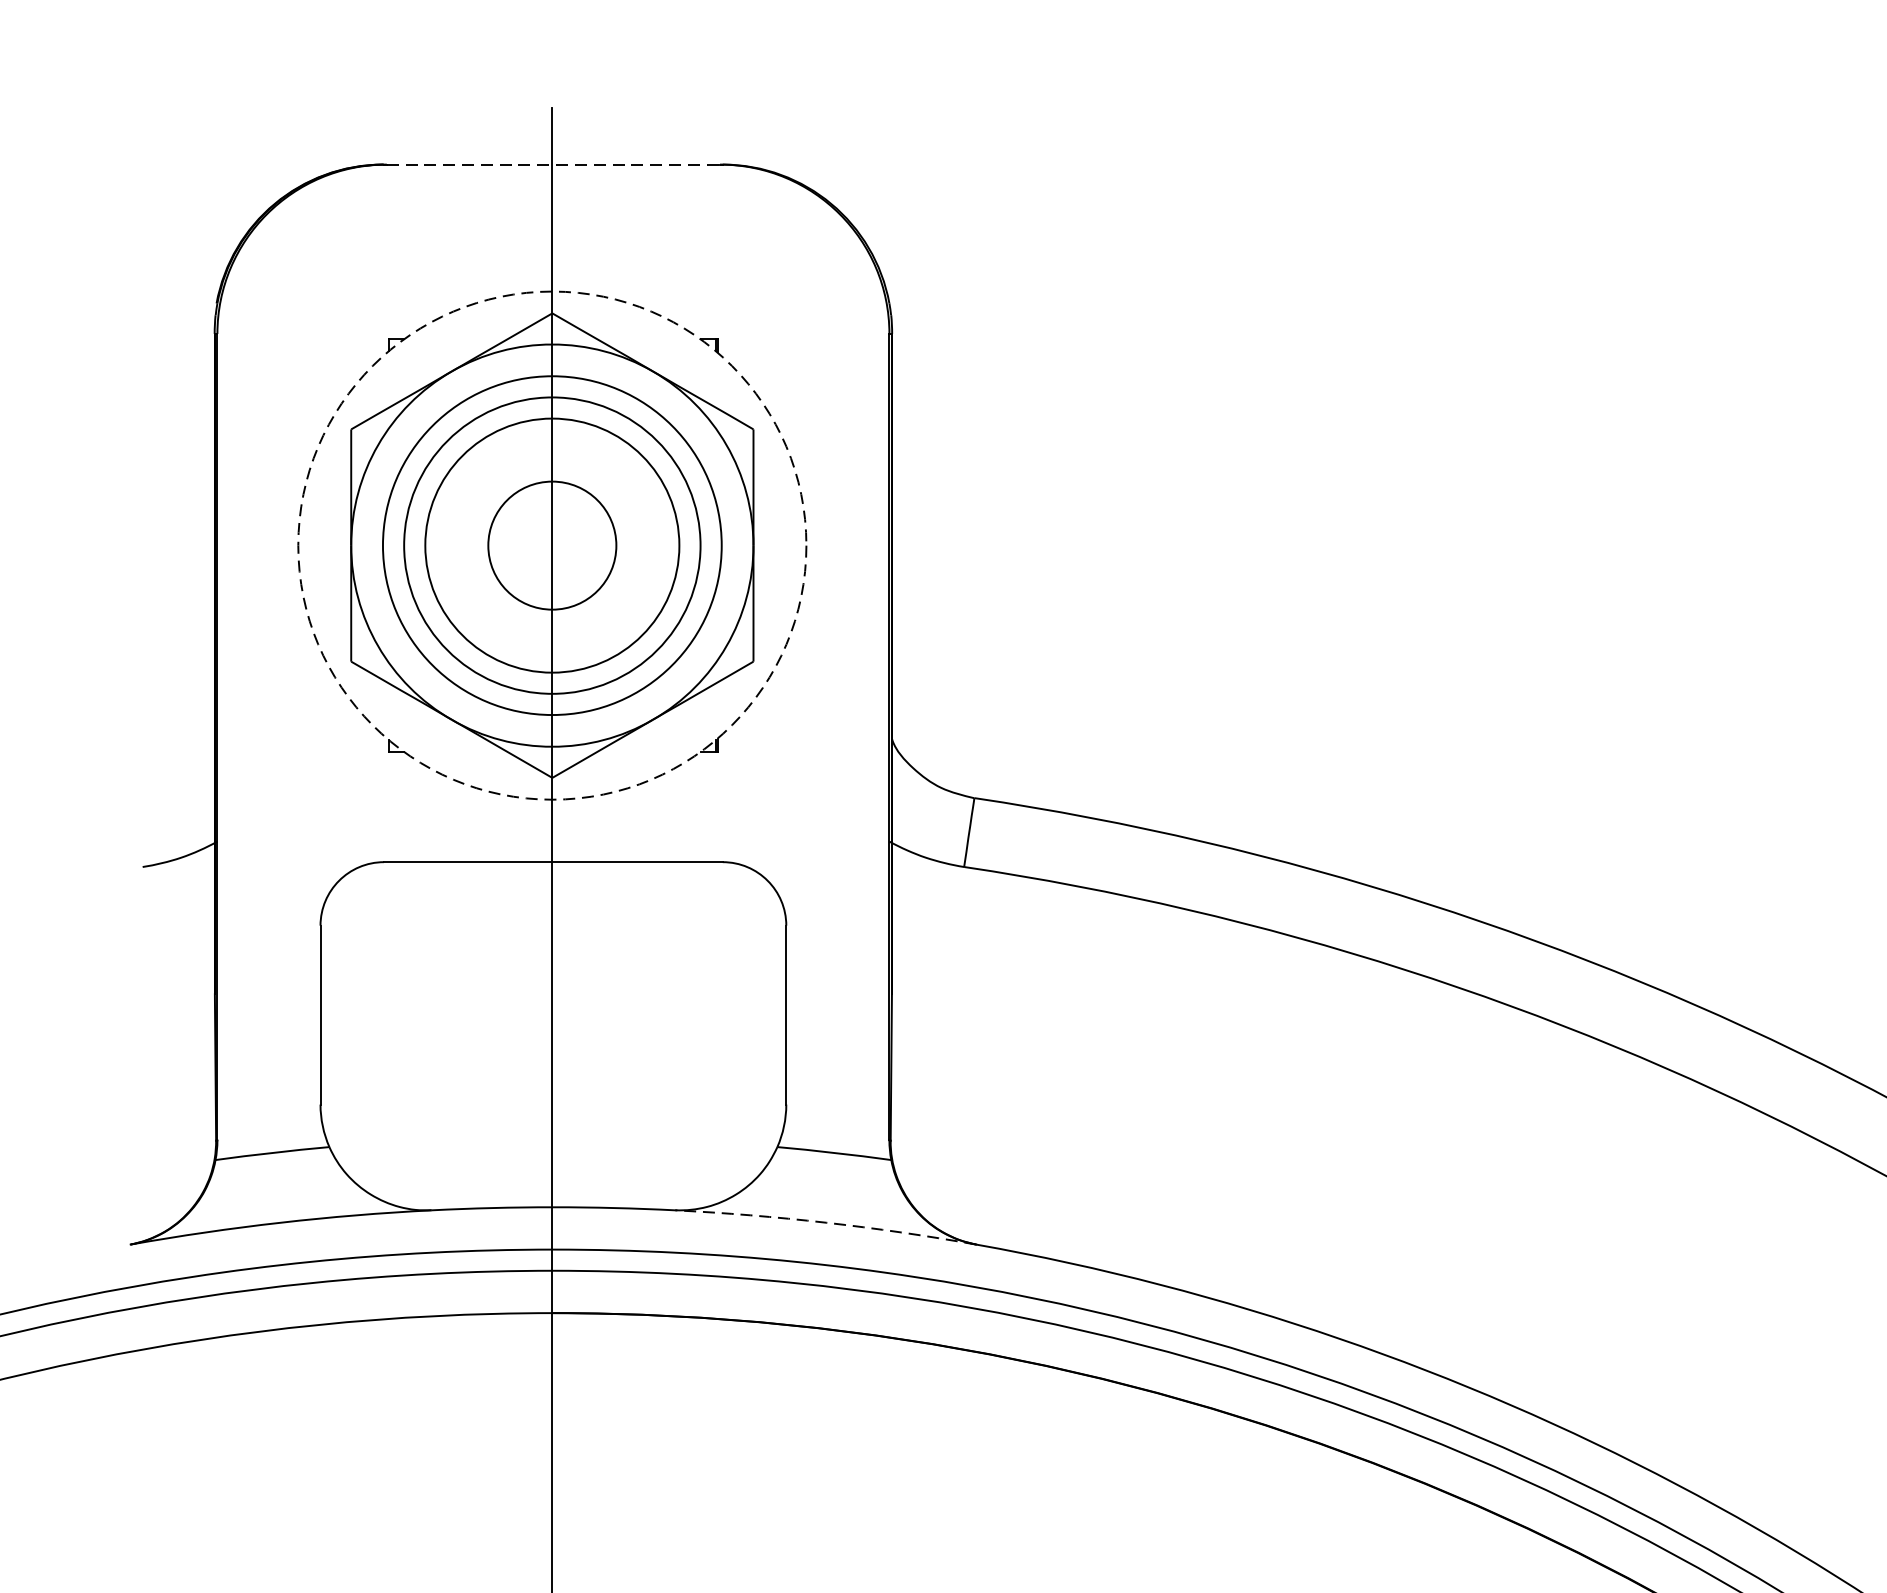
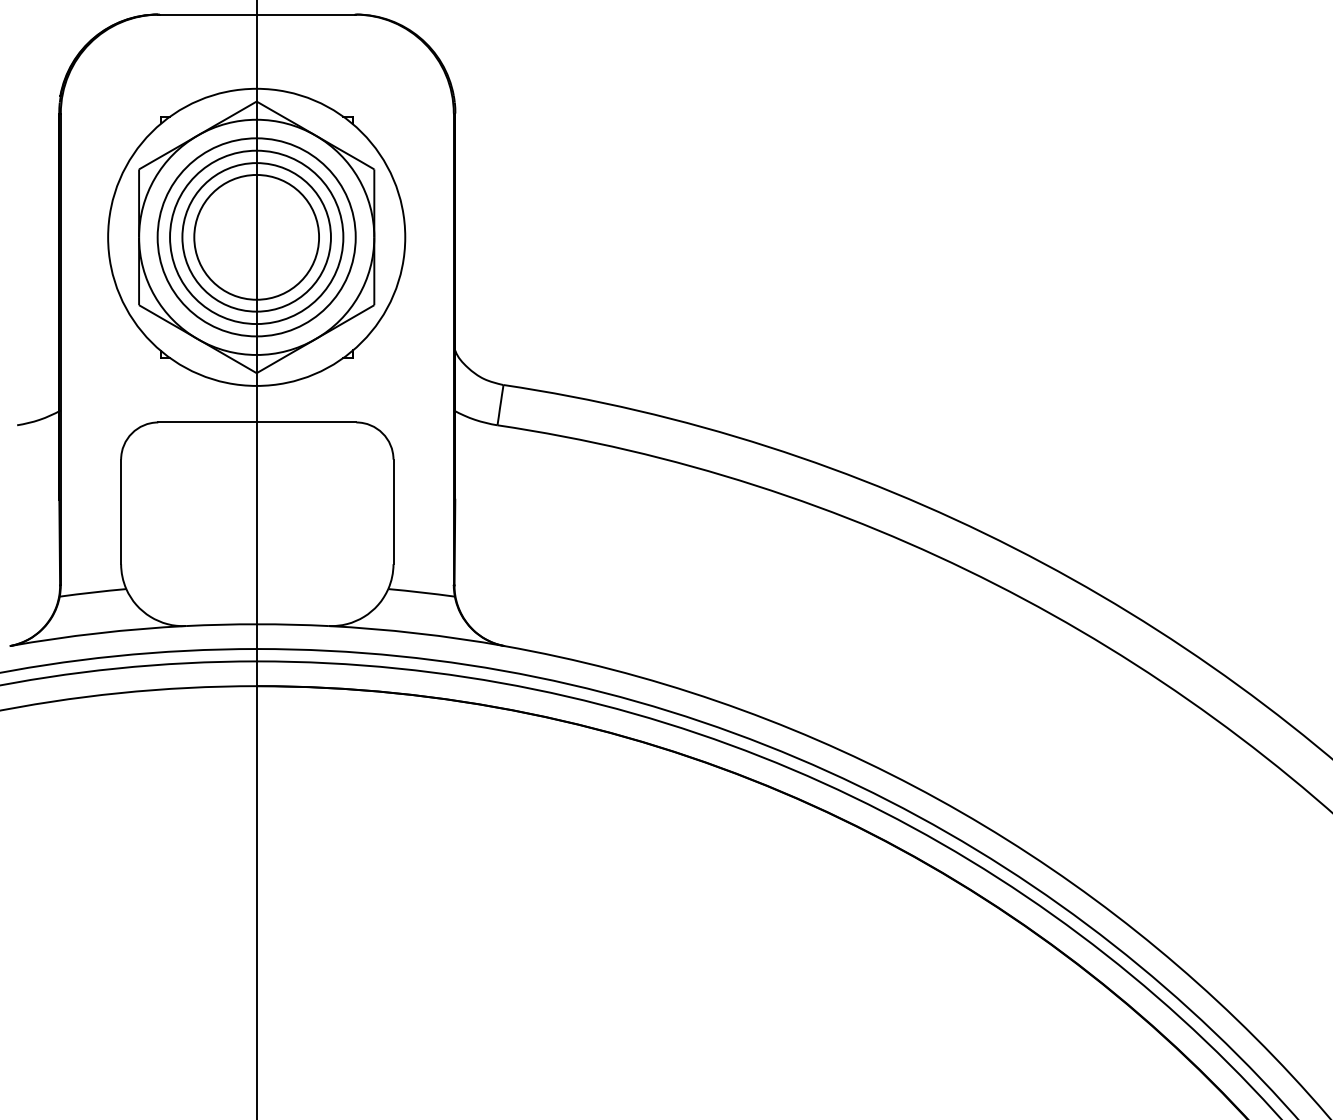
line: (553, 164) -> (257, 14), dashed -> solid
circle: (552, 544) -> (256, 236), dashed -> solid
circle: (552, 544) -> (256, 236), size x1.67
arc: (825, 1223) -> (416, 633), dashed -> solid

